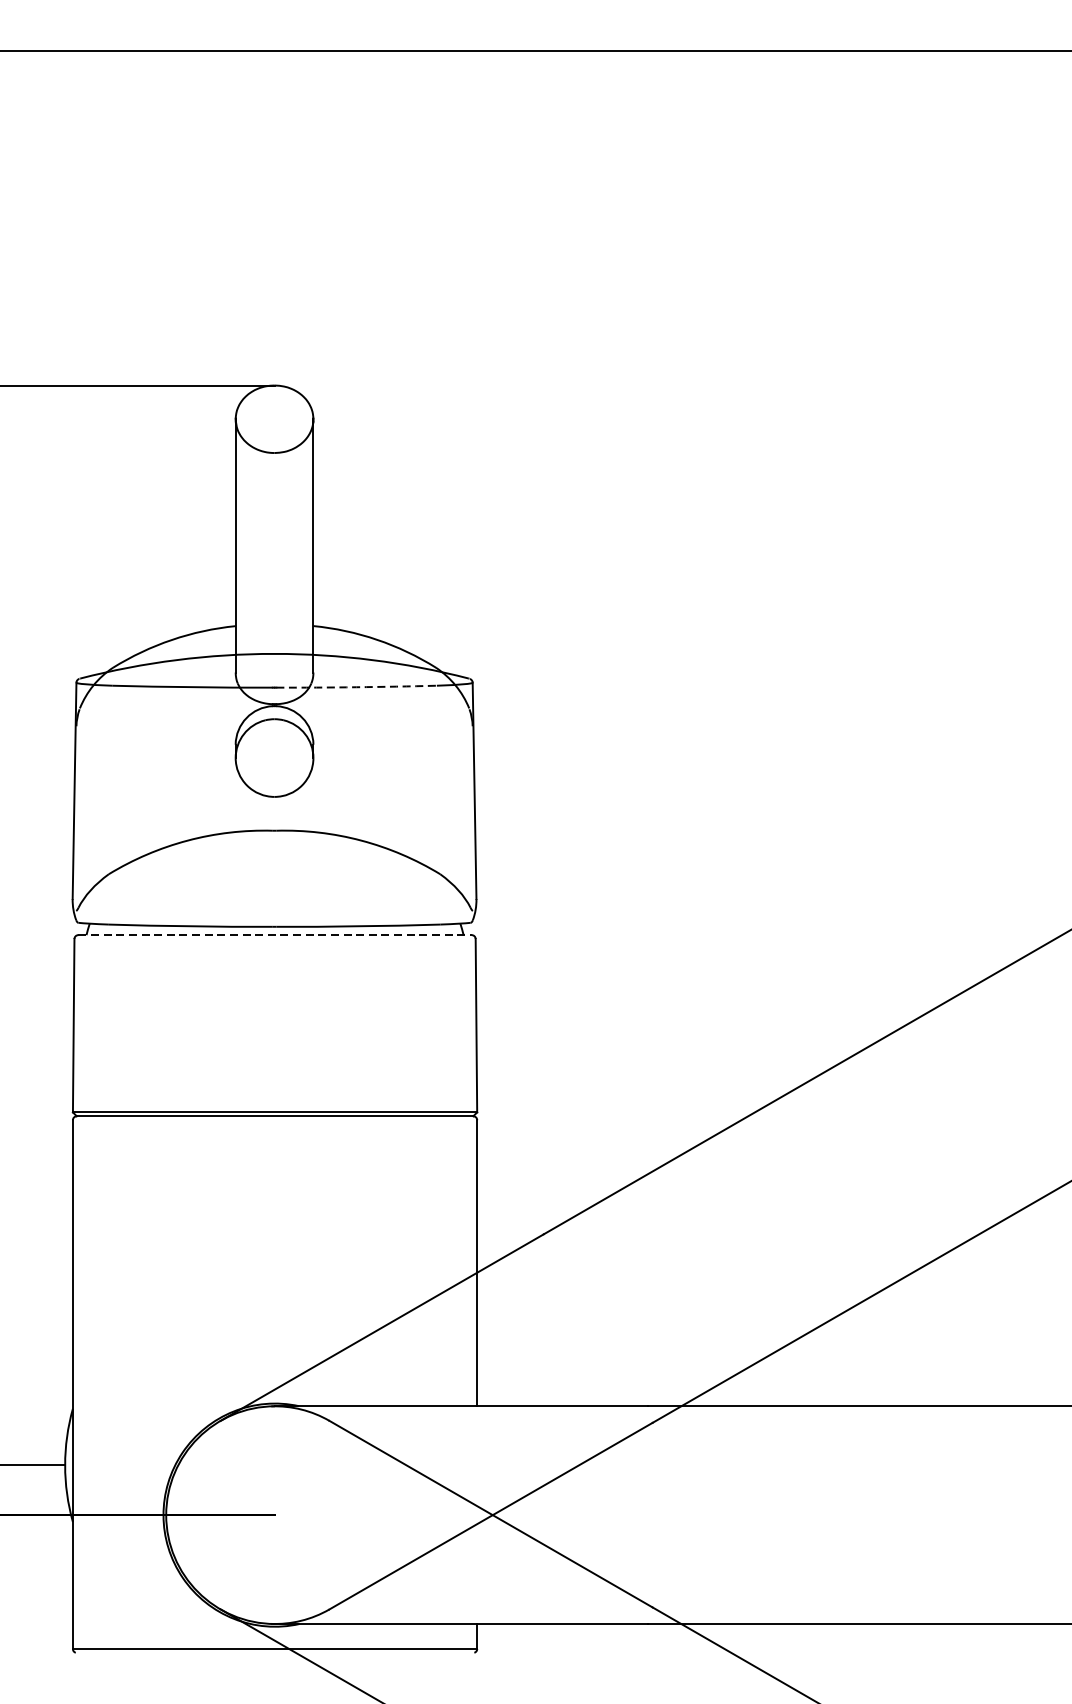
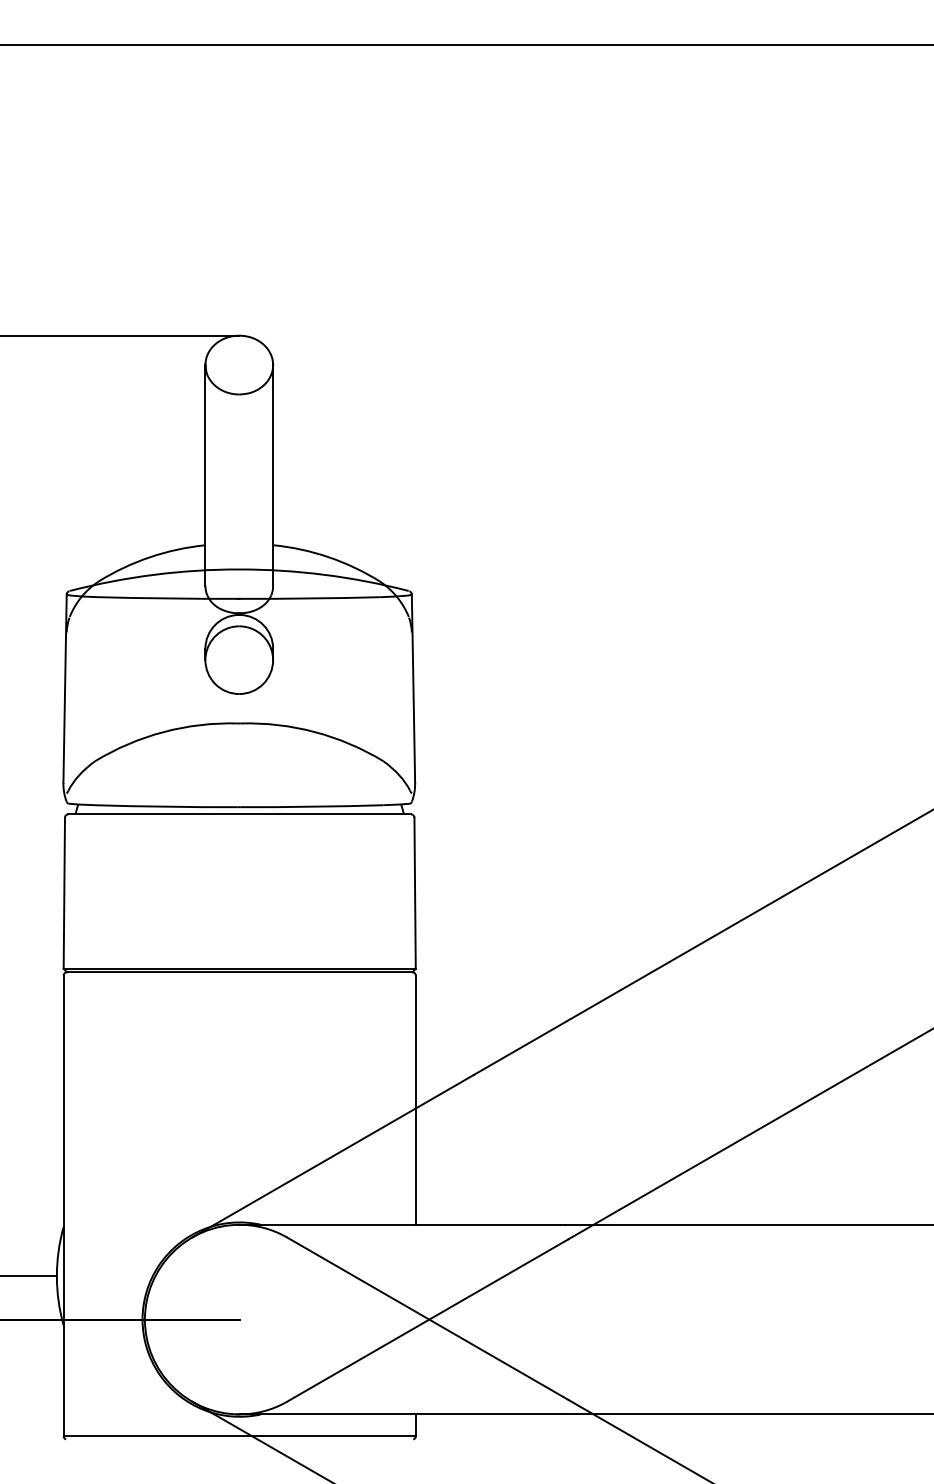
arc: (356, 687) -> (310, 598), dashed -> solid
line: (275, 935) -> (240, 814), dashed -> solid

